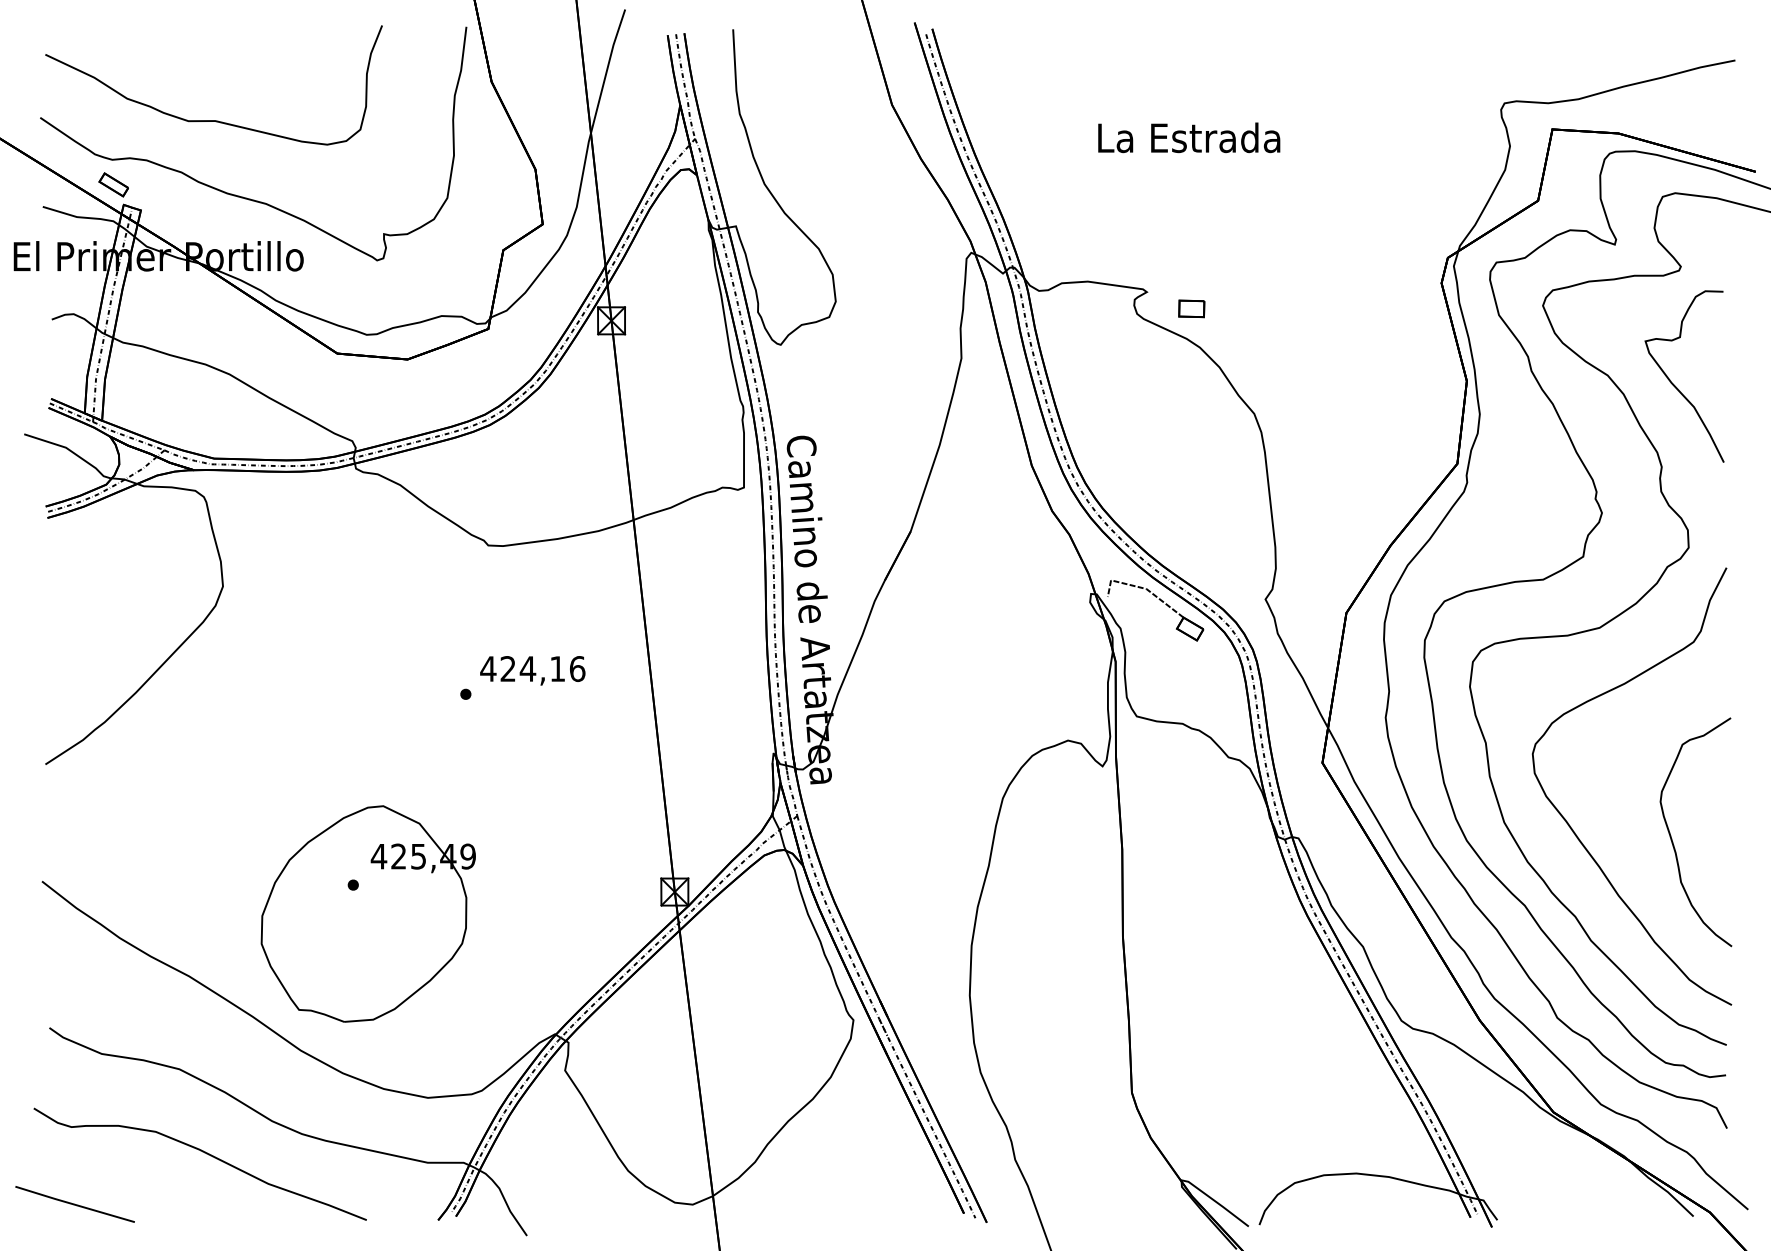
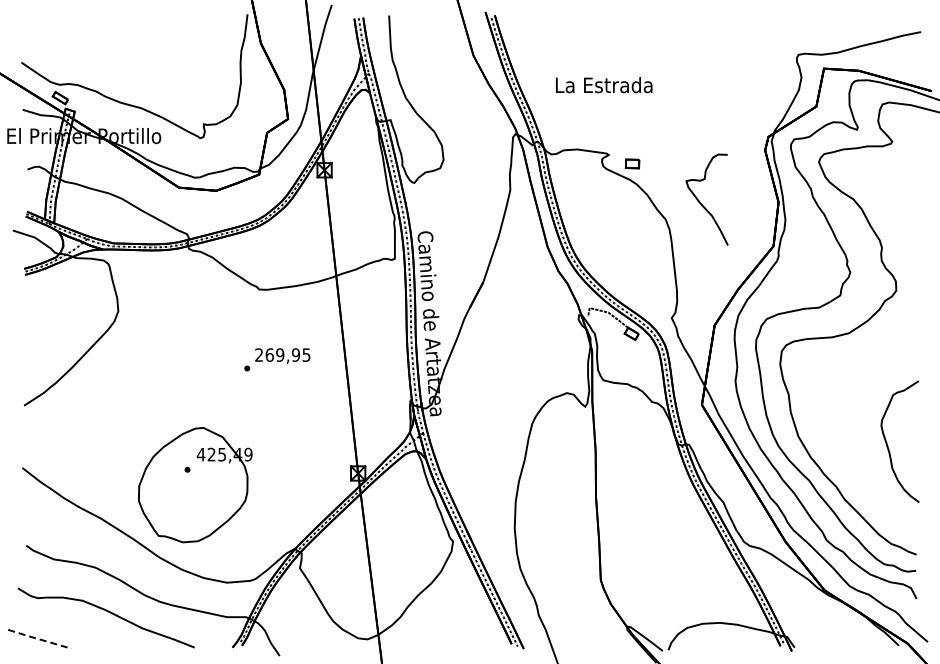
curve: (213, 119) -> (113, 63), removed
text: (1189, 138) -> (604, 85), moved
curve: (1672, 379) -> (700, 201), moved
text: (532, 667) -> (282, 354), 424,16 -> 269,95
curve: (1572, 826) -> (834, 438), removed
line: (74, 1204) -> (39, 639), solid -> dashed

